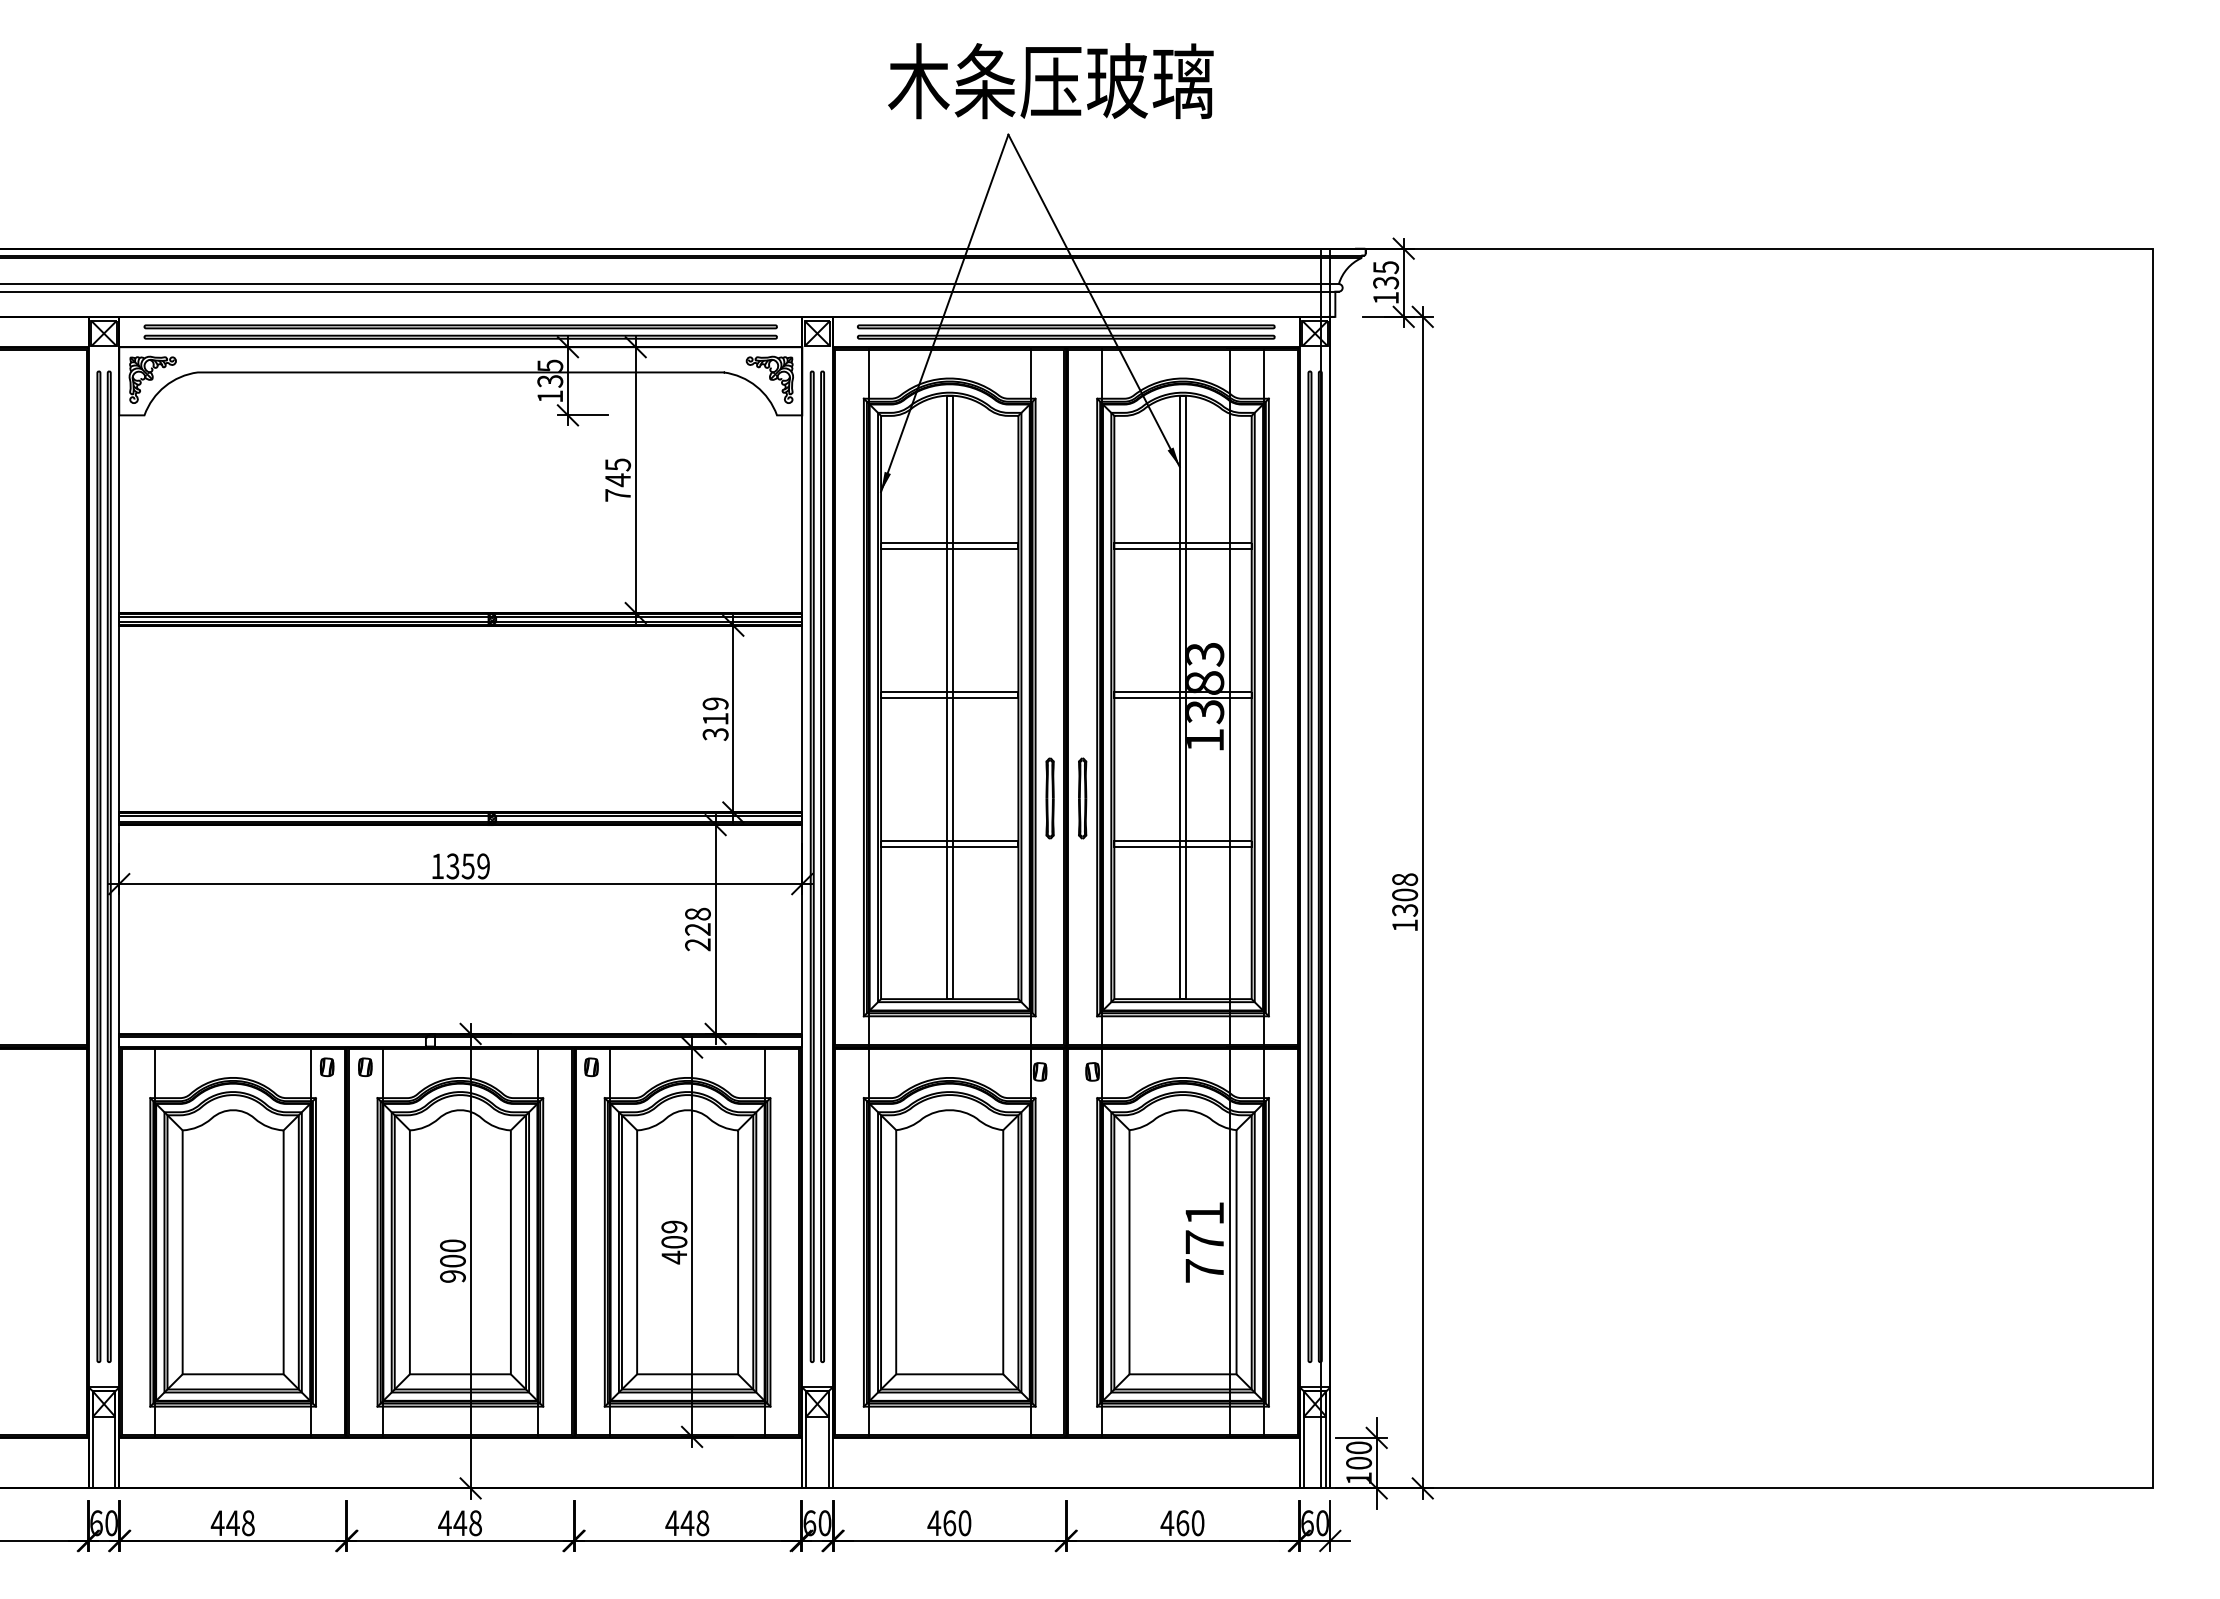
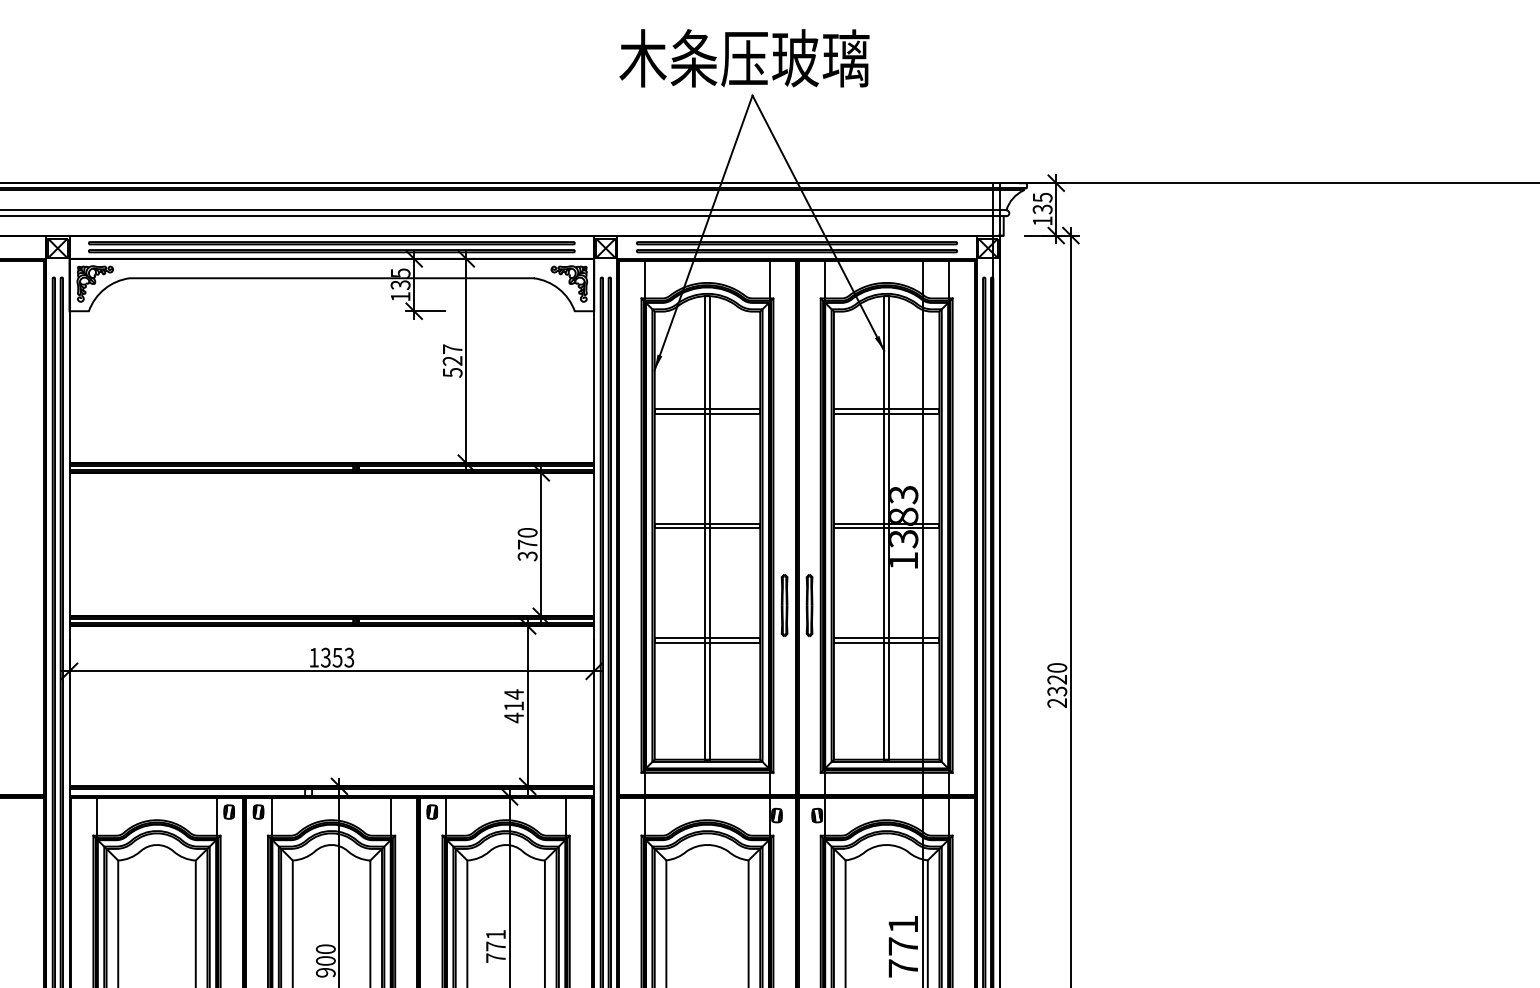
text: (1050, 81) -> (744, 58), moved
text: (618, 480) -> (453, 361), 745 -> 527
text: (715, 711) -> (527, 538), 319 -> 370
text: (483, 866) -> (349, 657), 1359 -> 1353
text: (1405, 902) -> (1057, 685), 1308 -> 2320
text: (697, 929) -> (513, 706), 228 -> 414
text: (674, 1242) -> (496, 946), 409 -> 771

